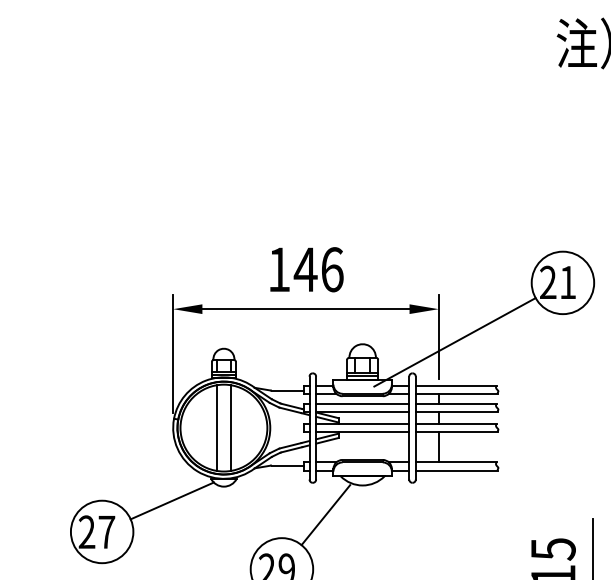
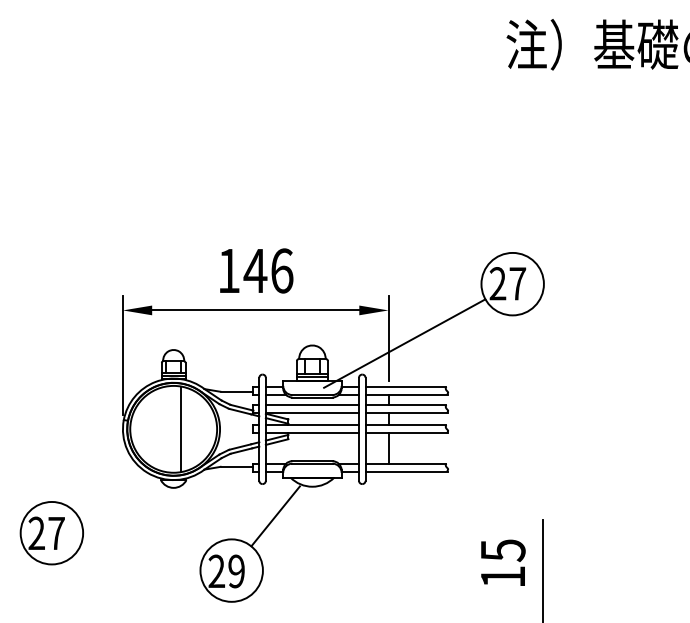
text: (567, 282) -> (517, 283), 21 -> 27
line: (216, 428) -> (166, 429), removed
line: (171, 500) -> (121, 501), removed

